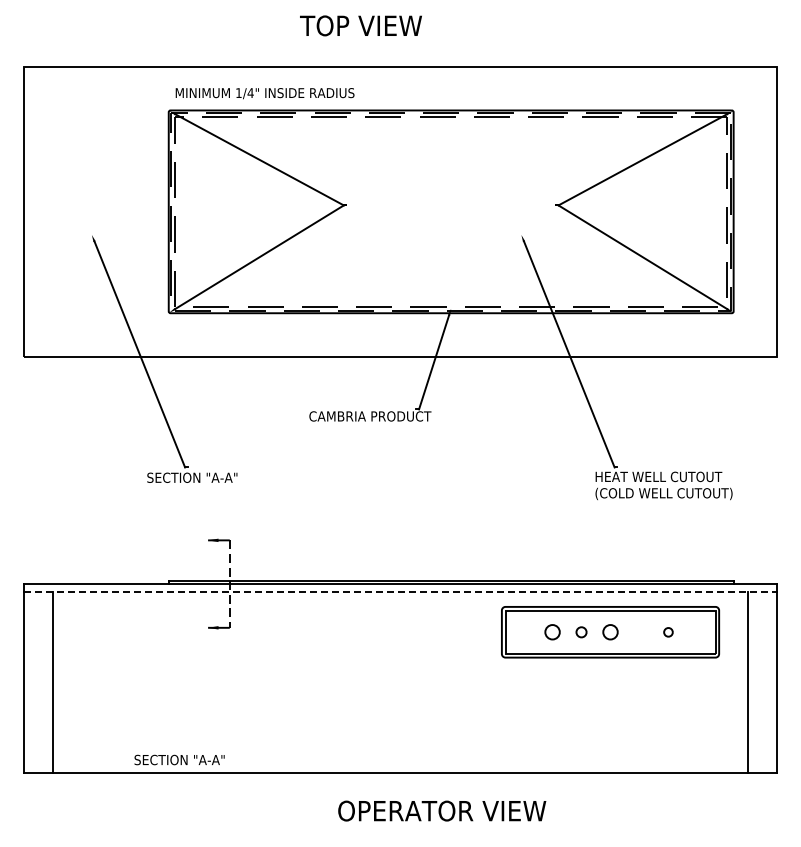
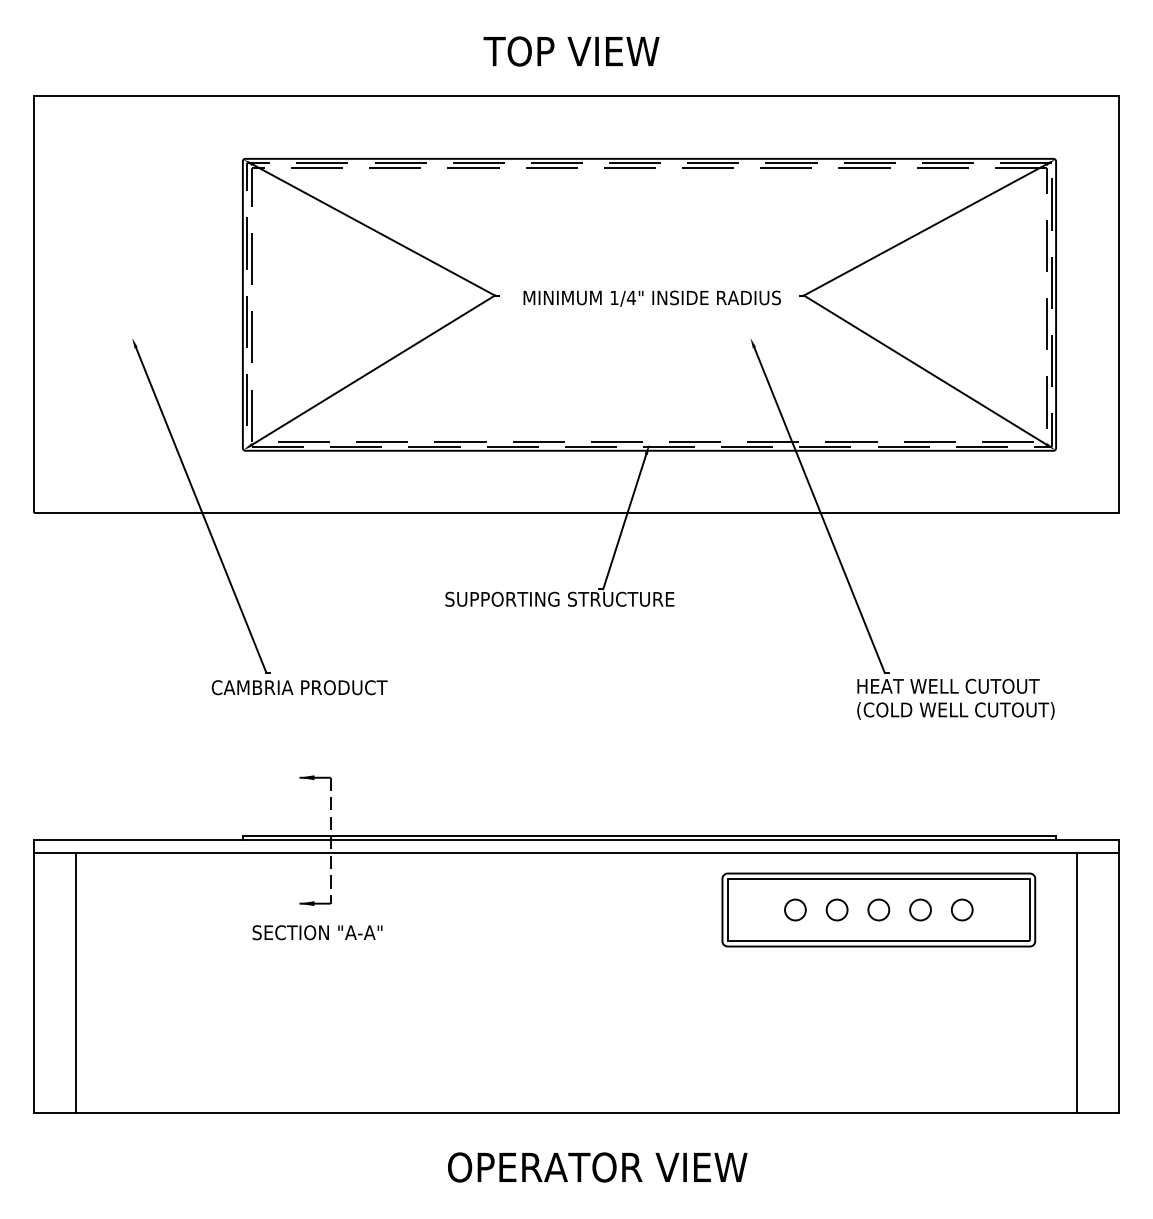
text: (360, 25) -> (570, 50), moved
text: (264, 93) -> (651, 298), moved
text: (388, 416) -> (559, 599), CAMBRIA PRODUCT -> SUPPORTING STRUCTURE
text: (208, 477) -> (300, 687), SECTION "A-A" -> CAMBRIA PRODUCT
line: (400, 592) -> (576, 852), dashed -> solid
circle: (581, 632) -> (837, 910), size x1.43
circle: (639, 632) -> (920, 910), added
circle: (668, 632) -> (962, 910), size x1.67
text: (179, 759) -> (317, 931), moved
text: (442, 810) -> (598, 1166), moved

